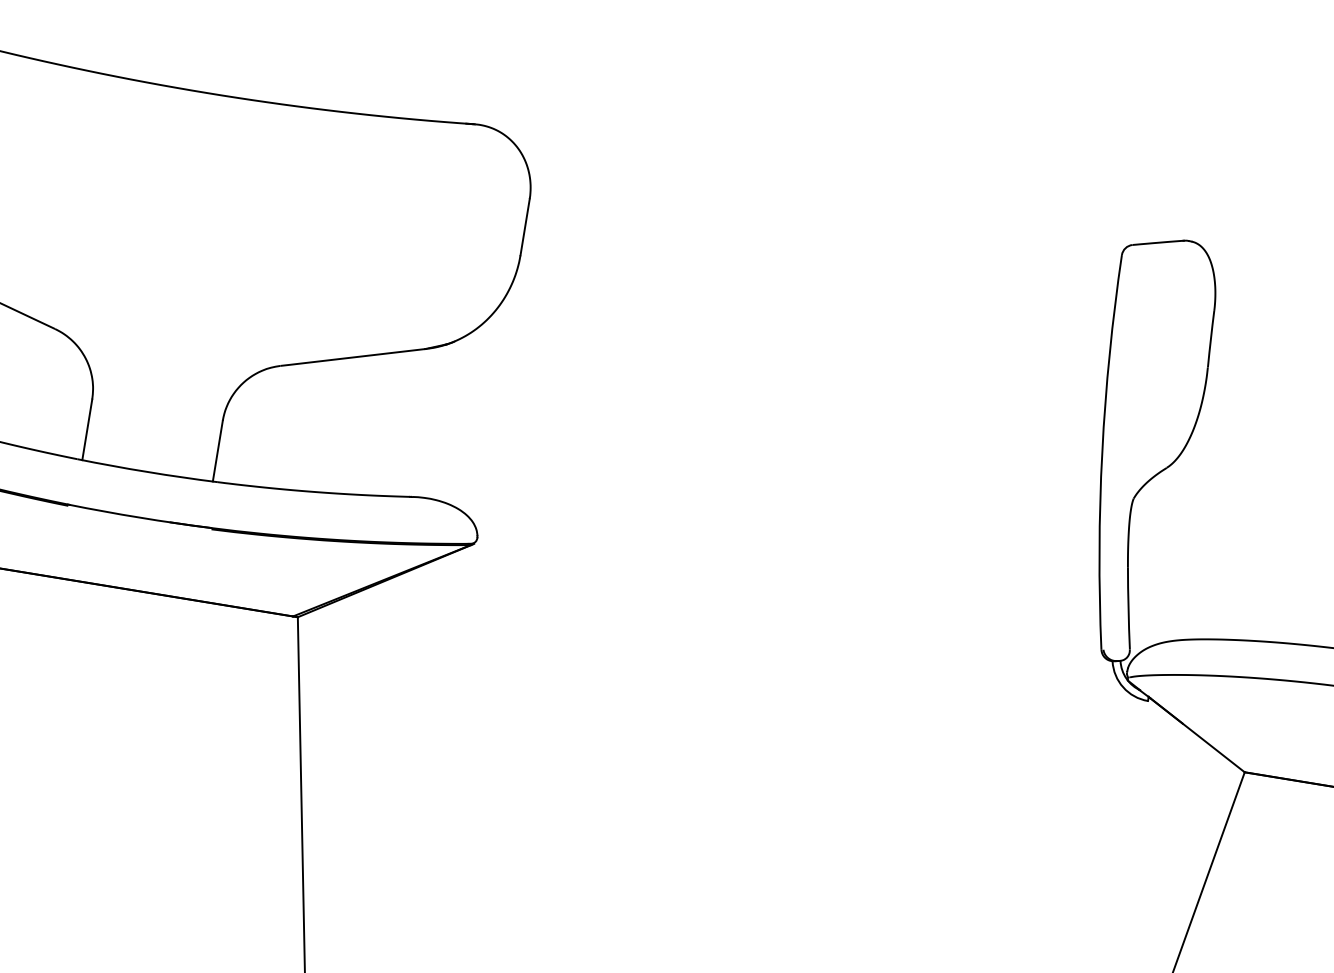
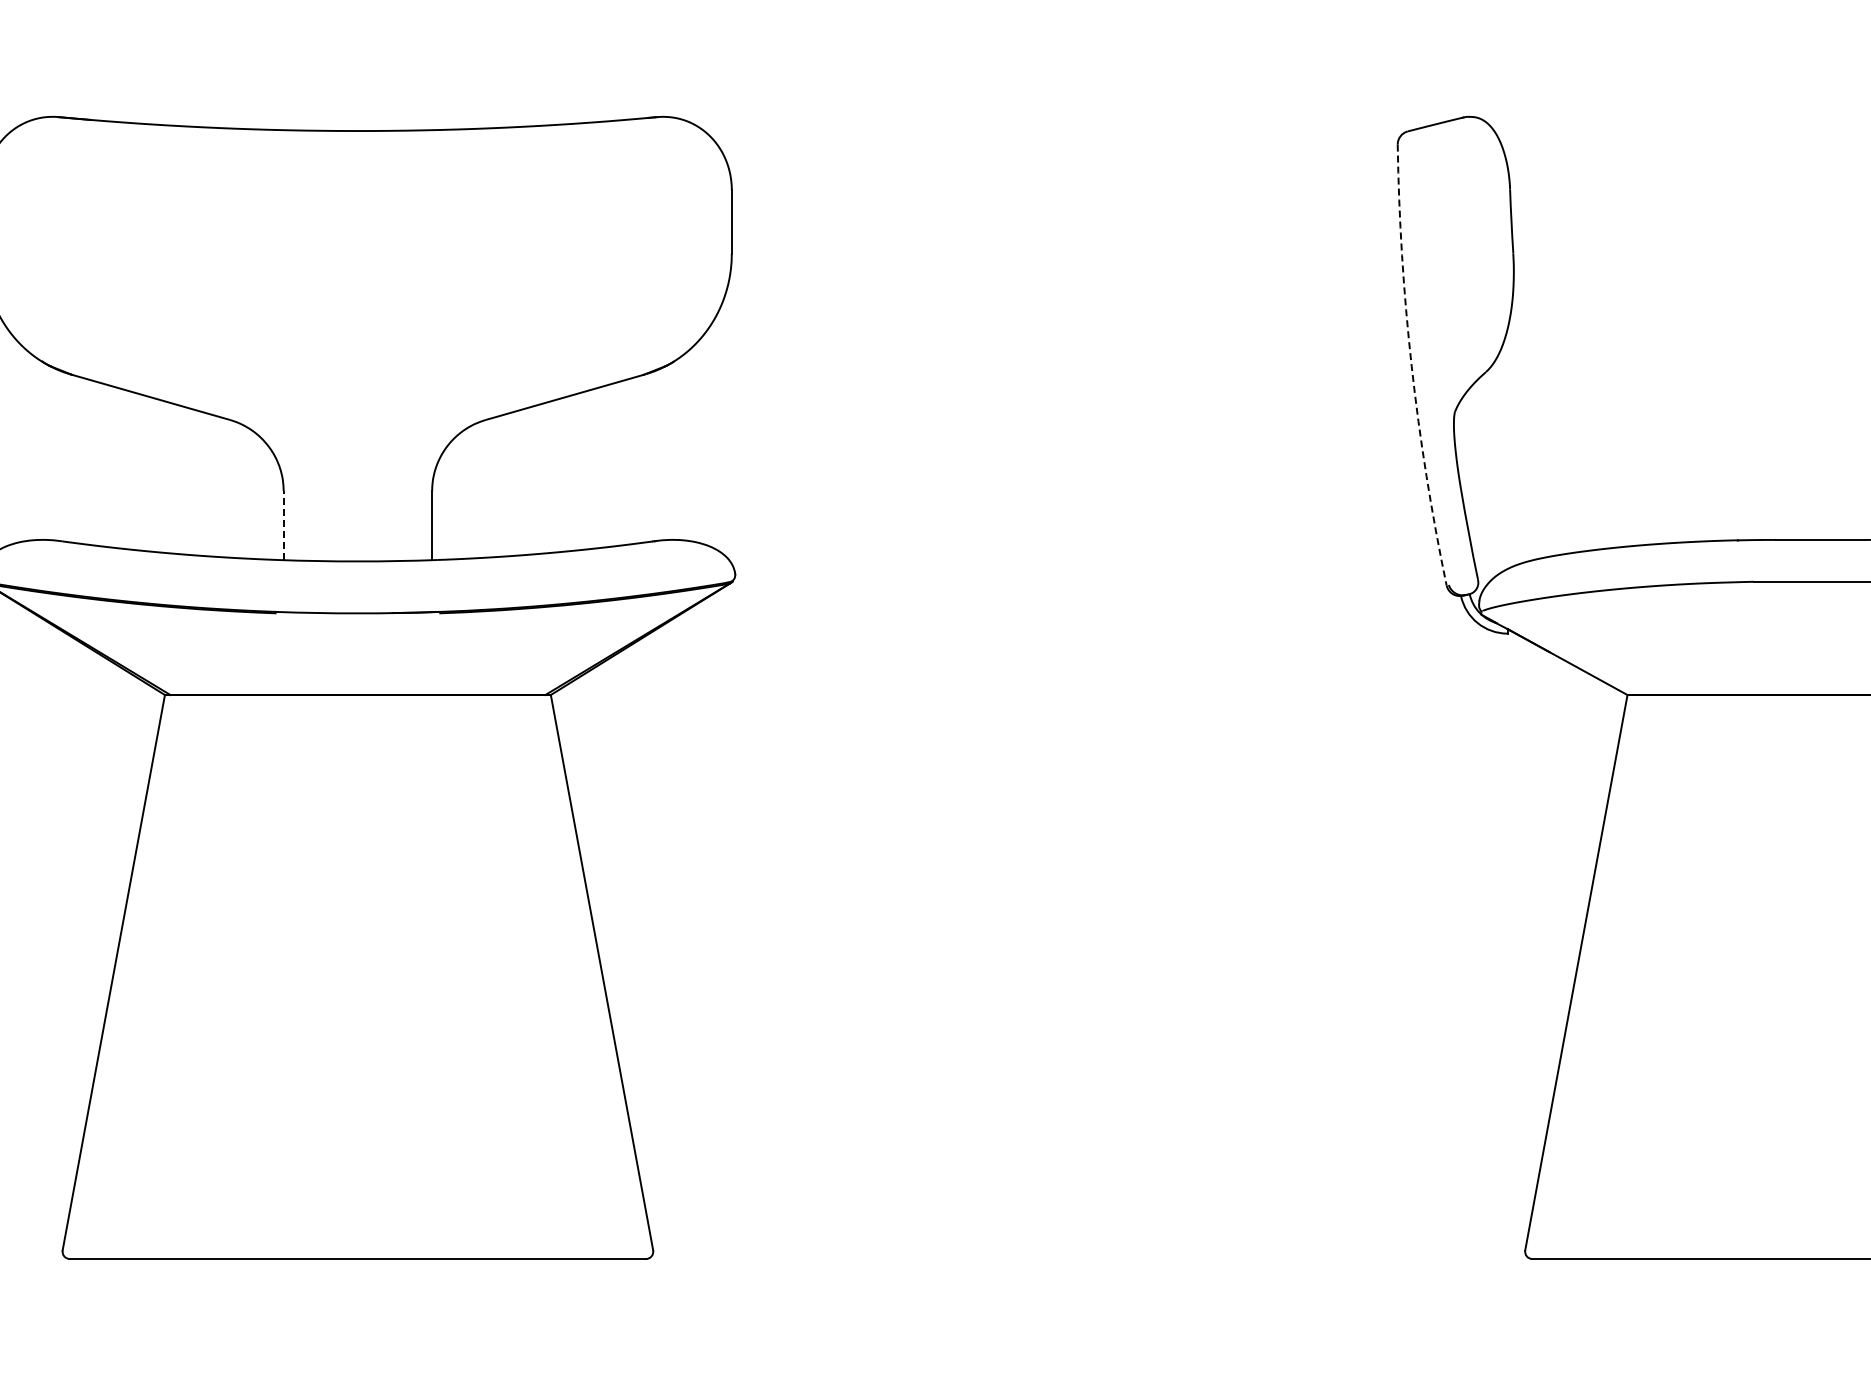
line: (87, 429) -> (283, 525), solid -> dashed
arc: (1102, 452) -> (1411, 366), solid -> dashed

